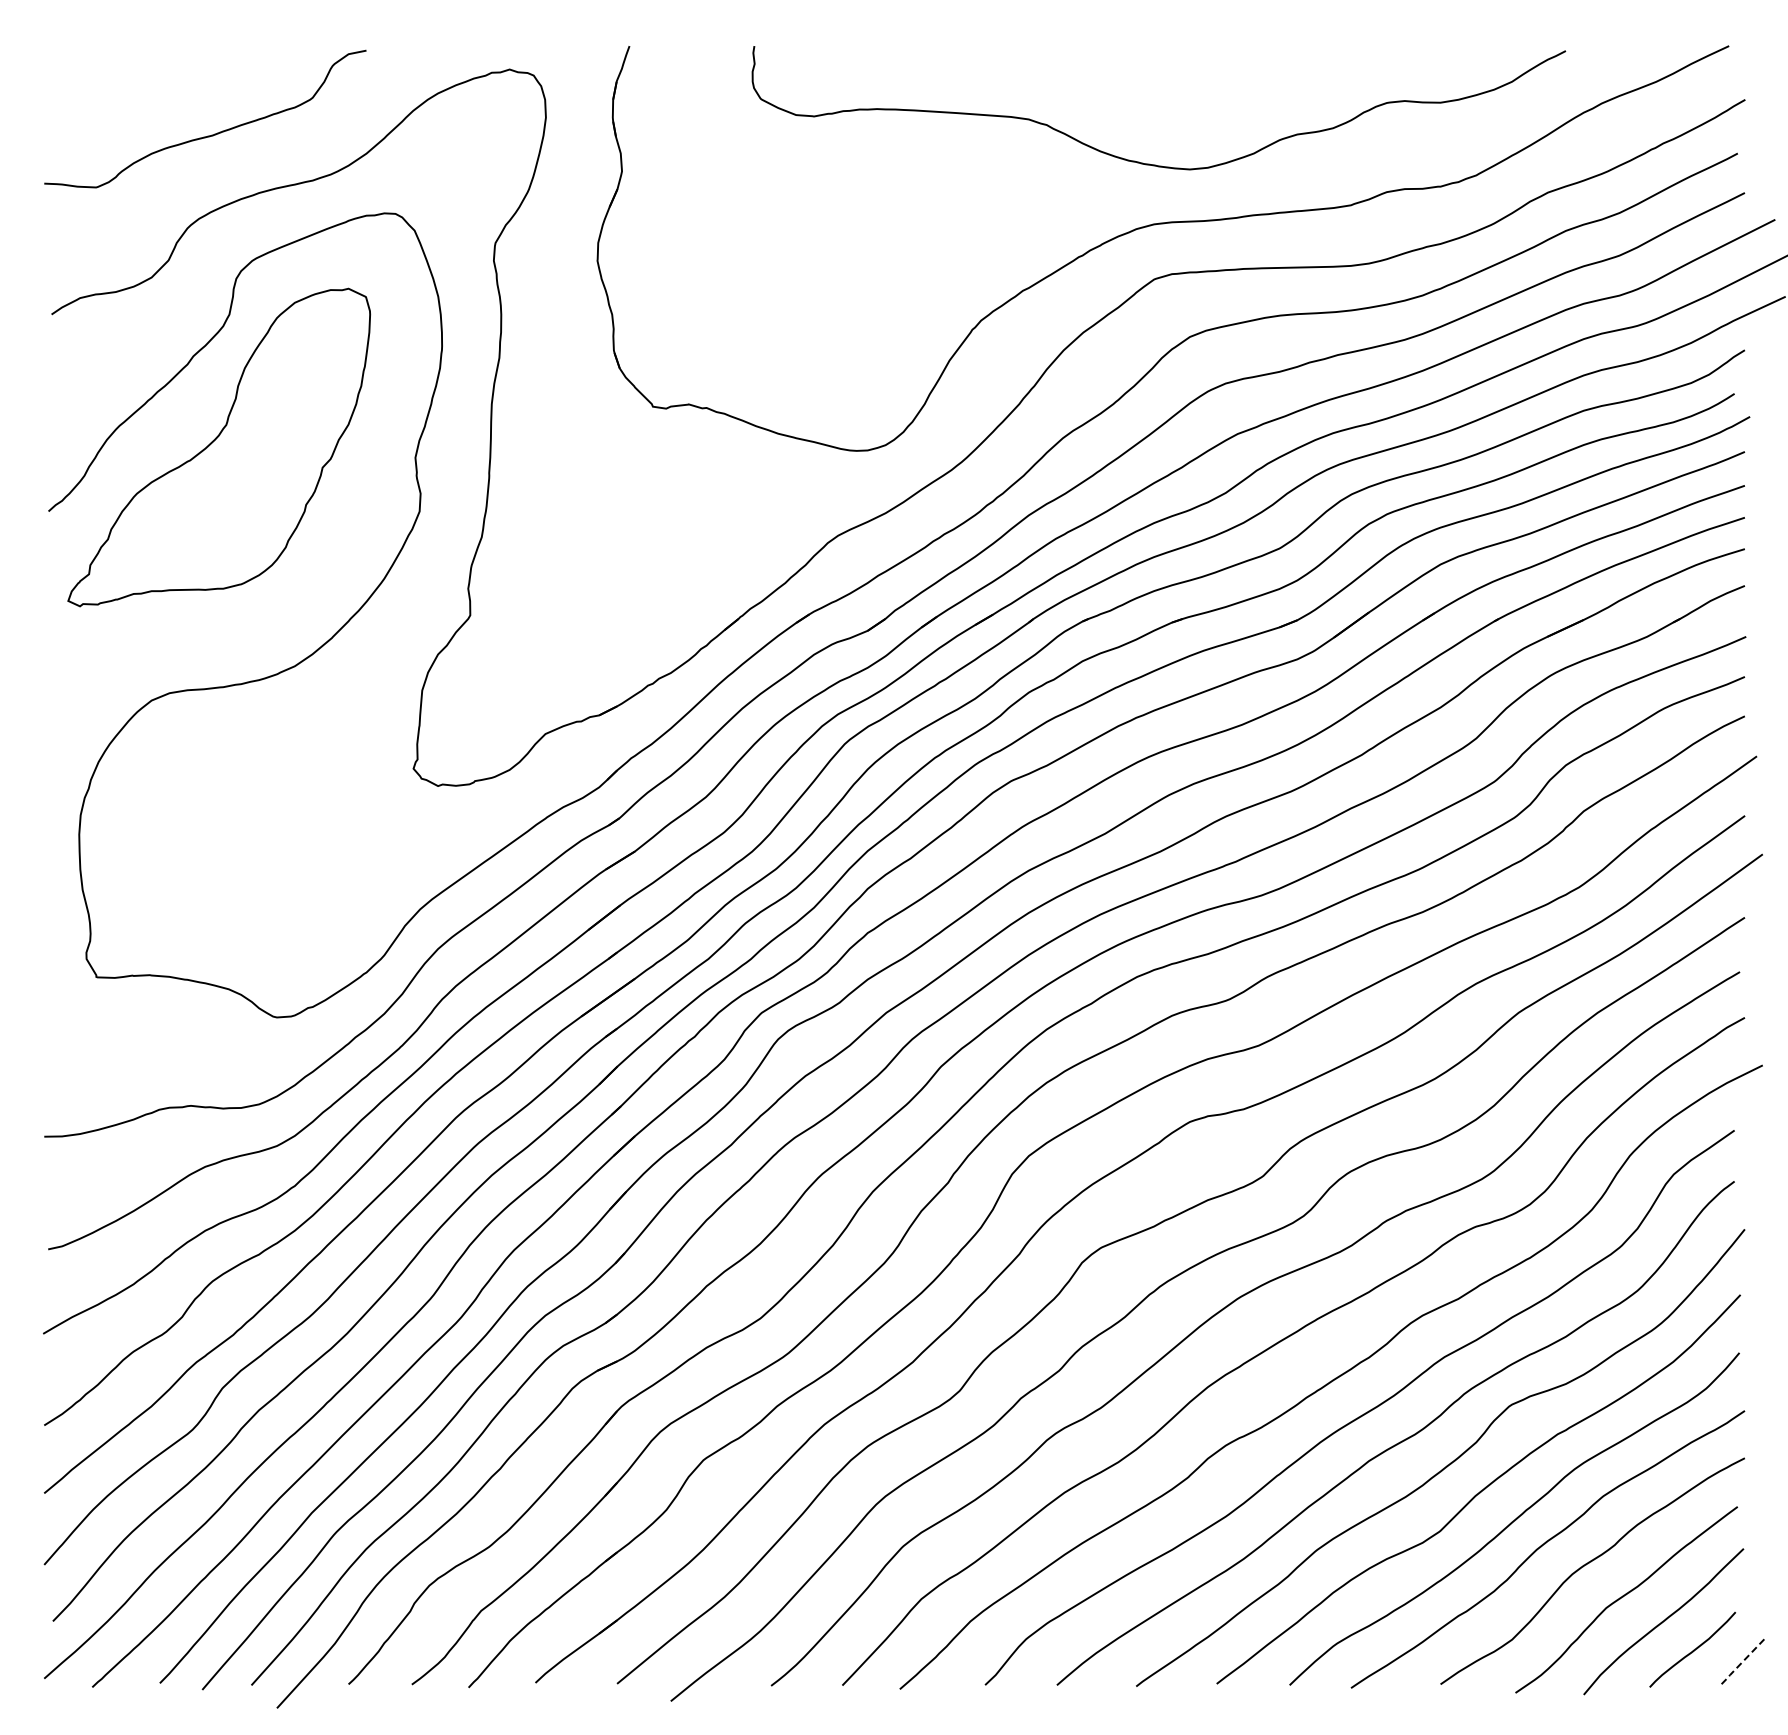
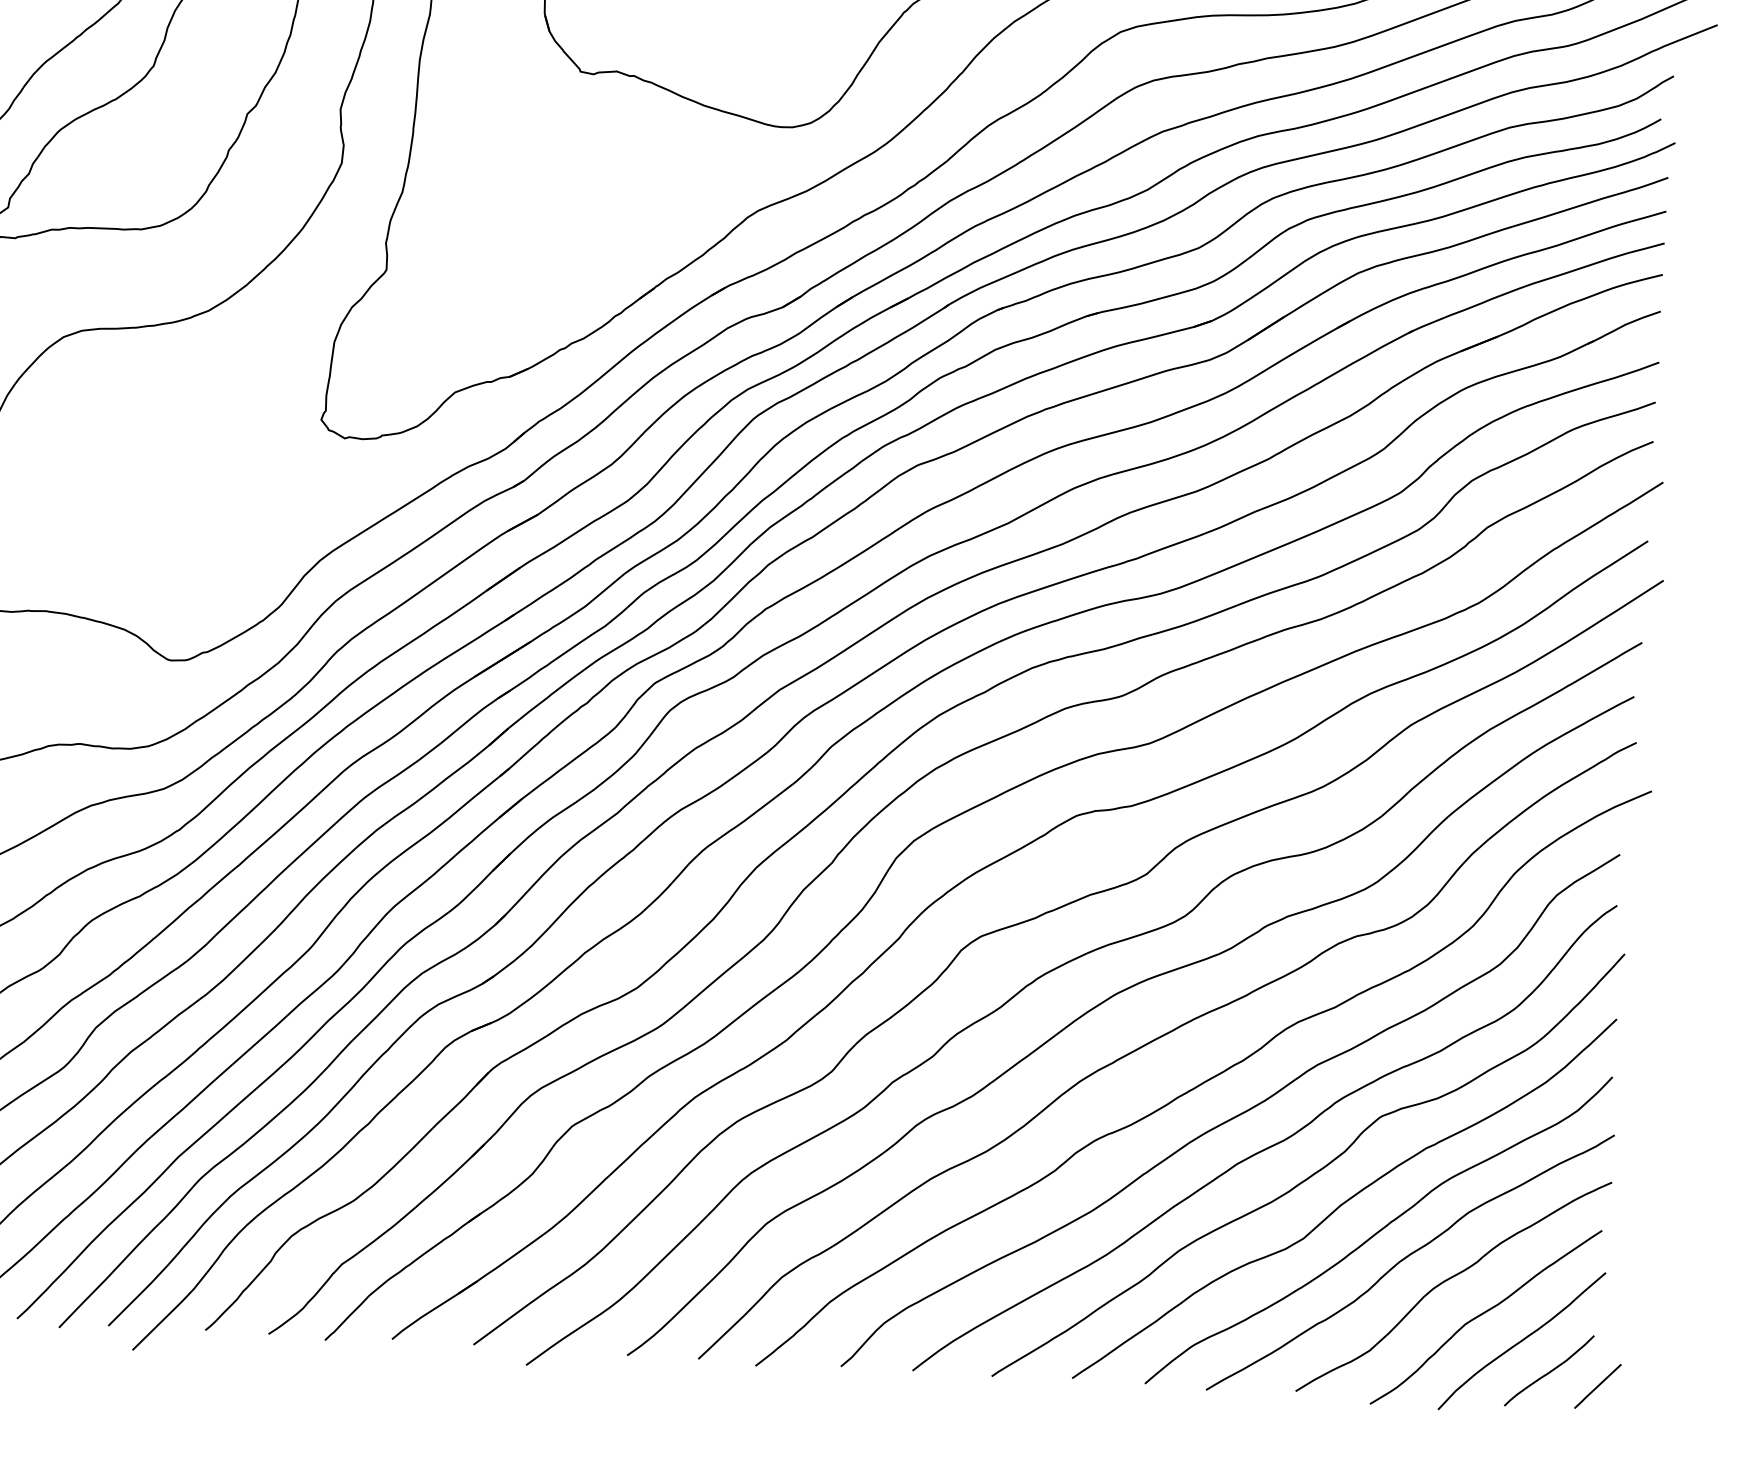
line: (1741, 1663) -> (1597, 1387), dashed -> solid

